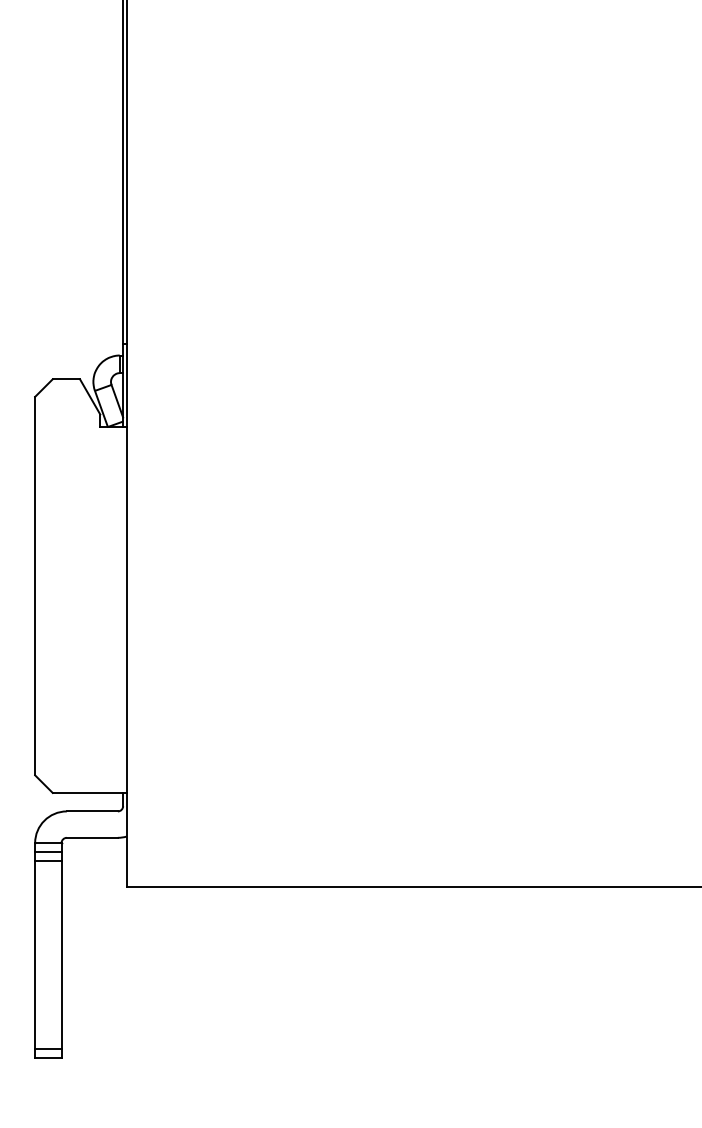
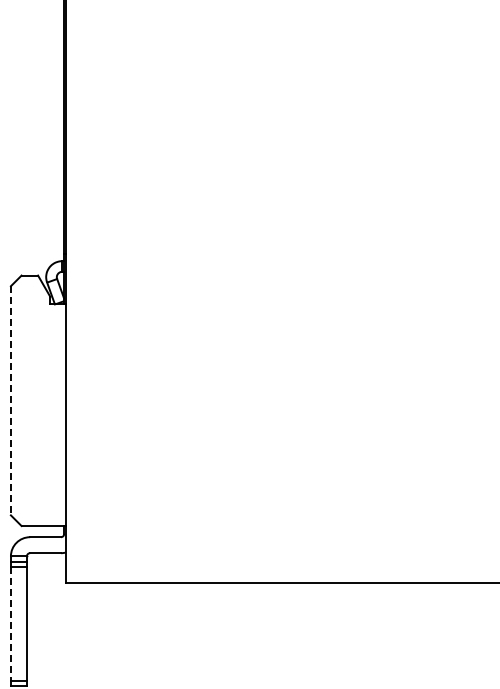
line: (34, 585) -> (10, 400), solid -> dashed
line: (34, 955) -> (10, 624), solid -> dashed

